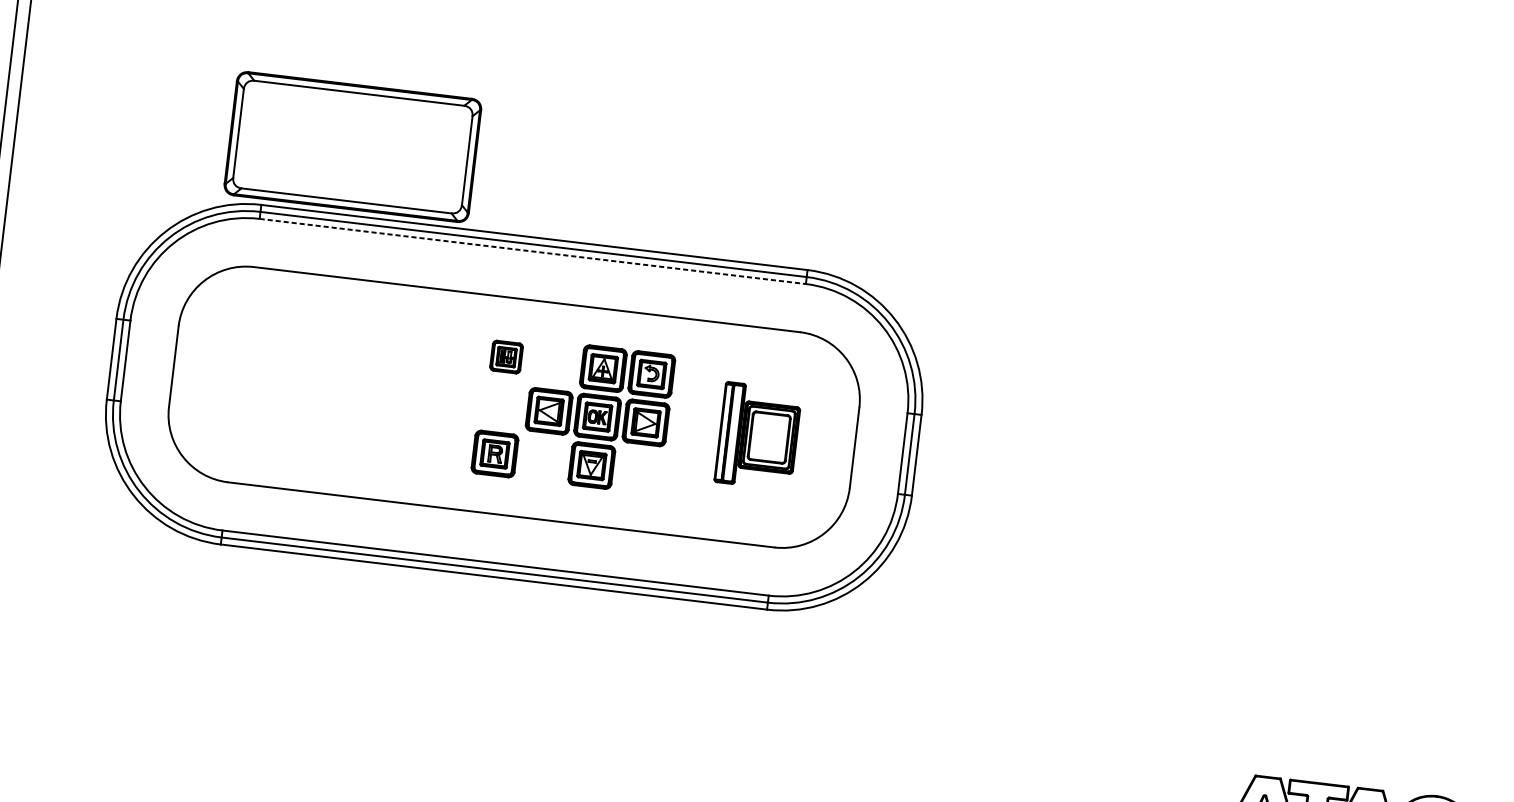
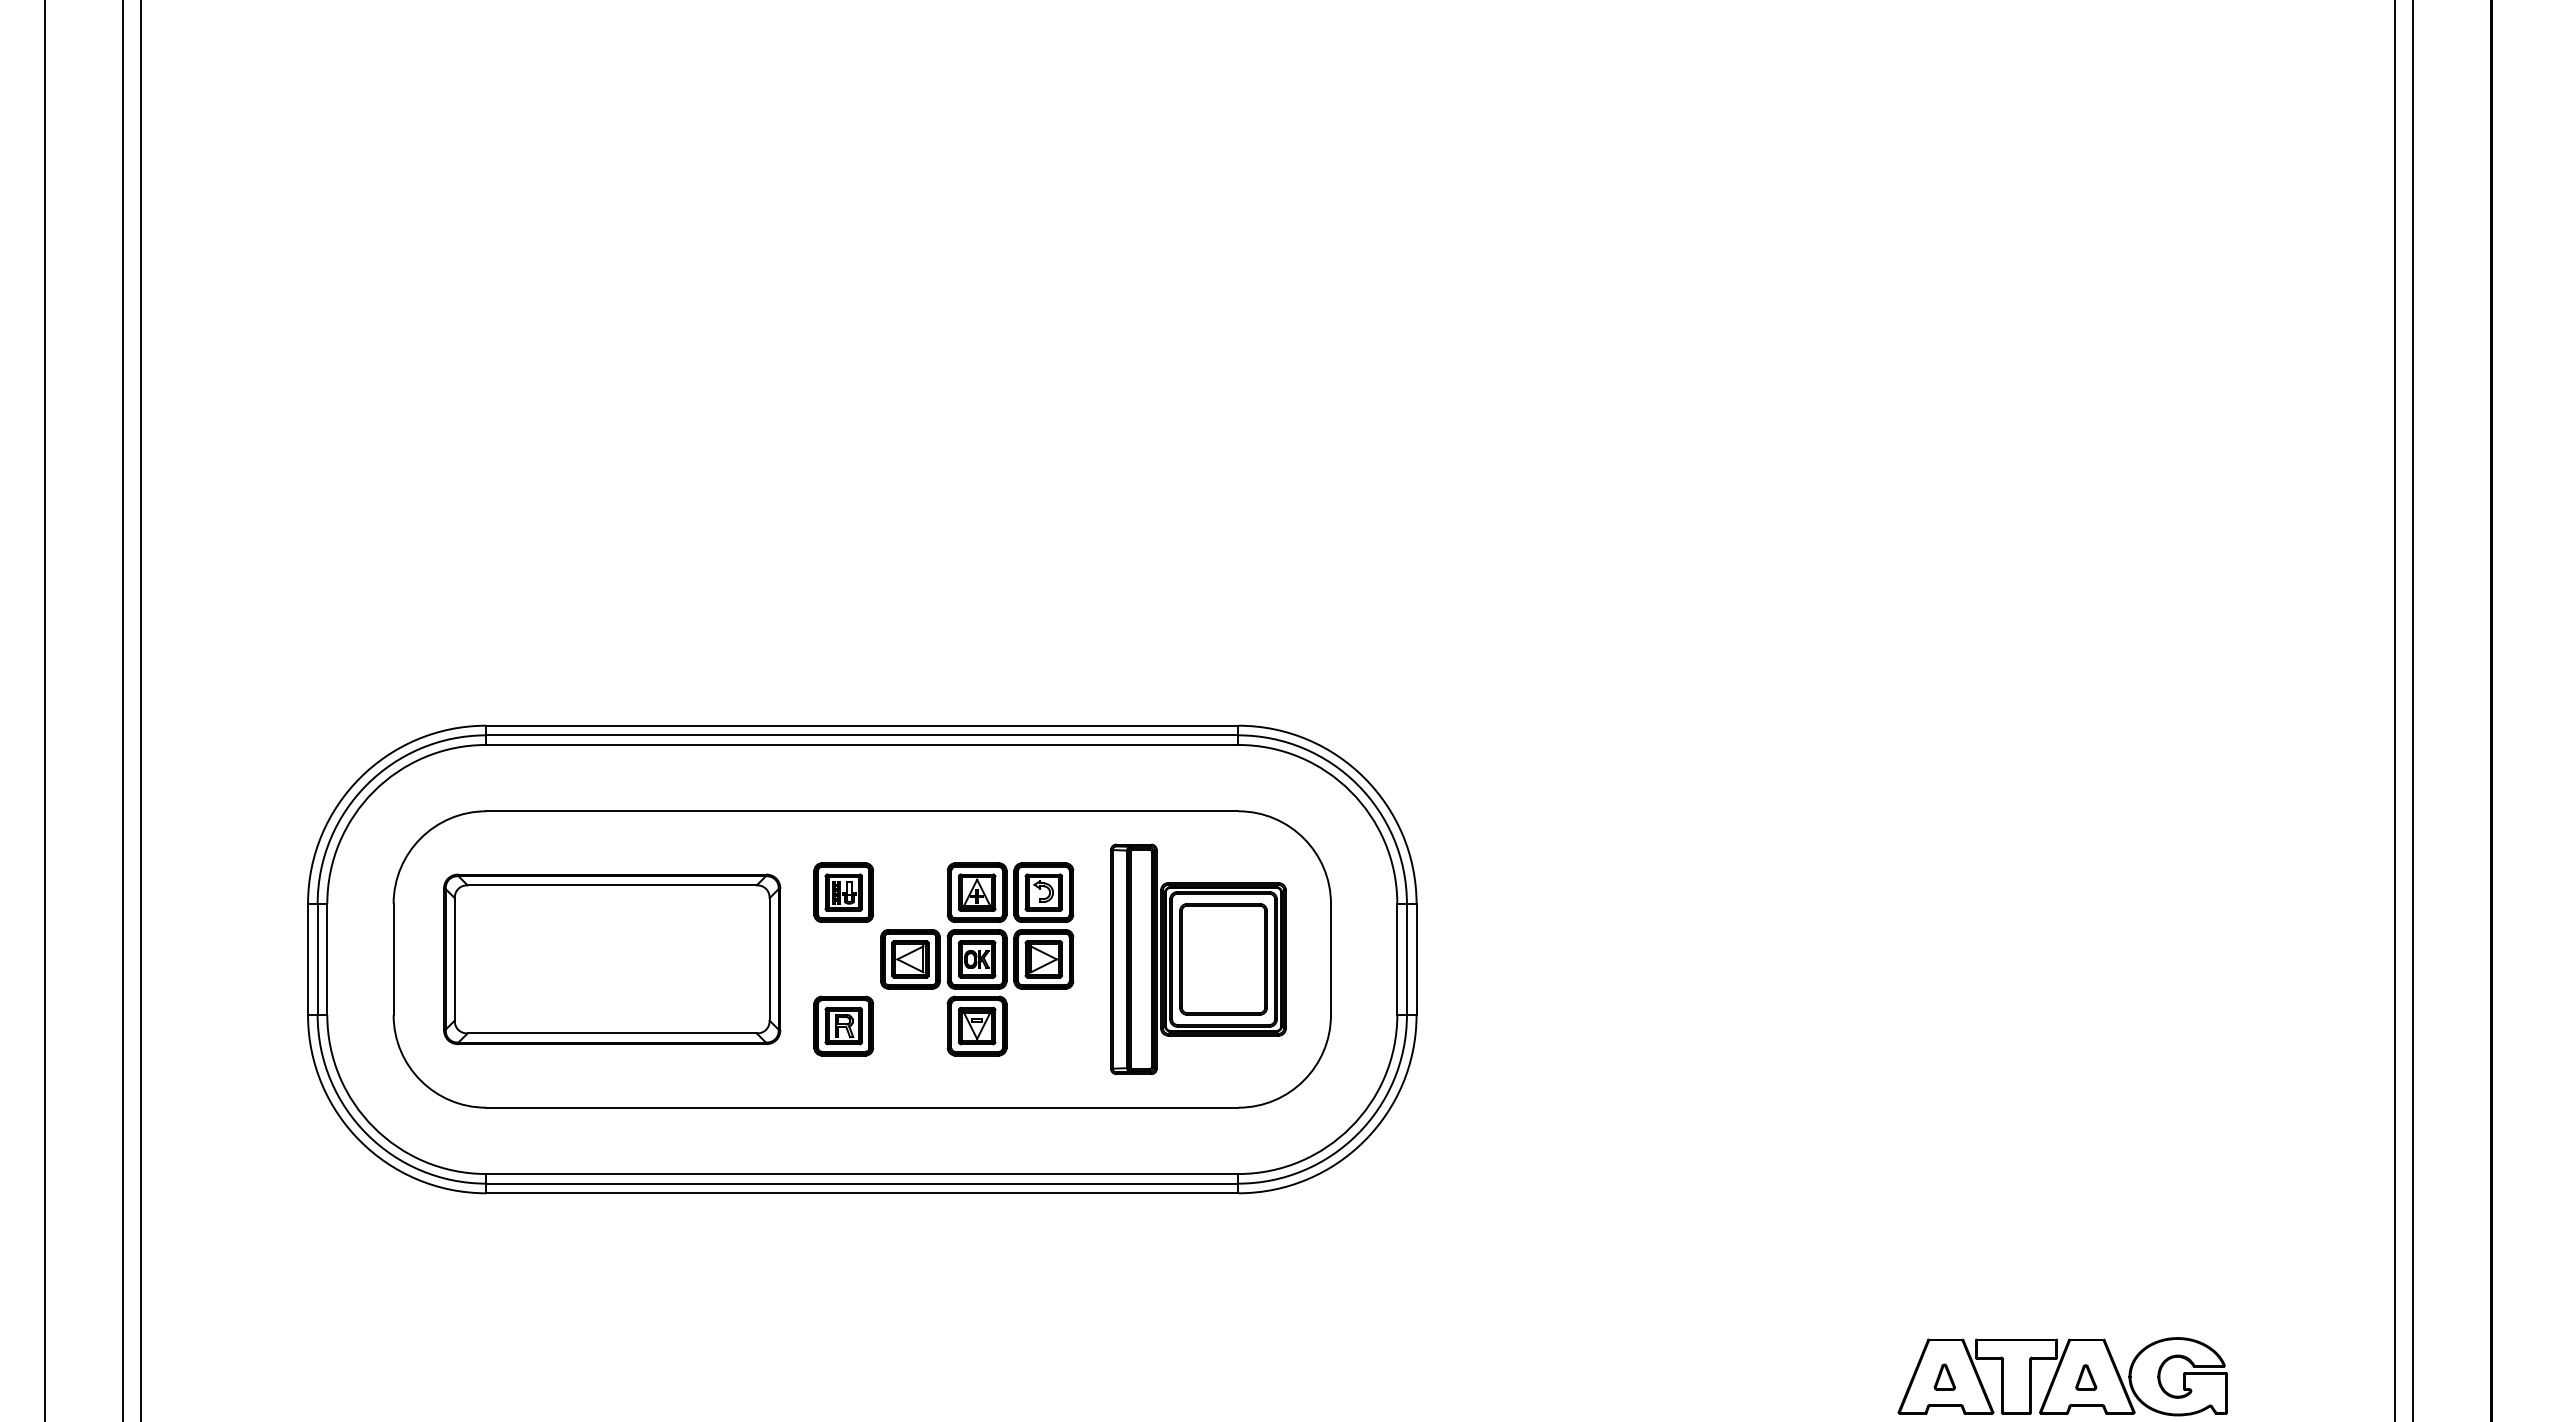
part: (353, 147) -> (612, 959), moved
line: (532, 251) -> (862, 744), dashed -> solid
part: (506, 356) -> (843, 892), size x1.43
part: (758, 436) -> (1198, 959), size x1.67

